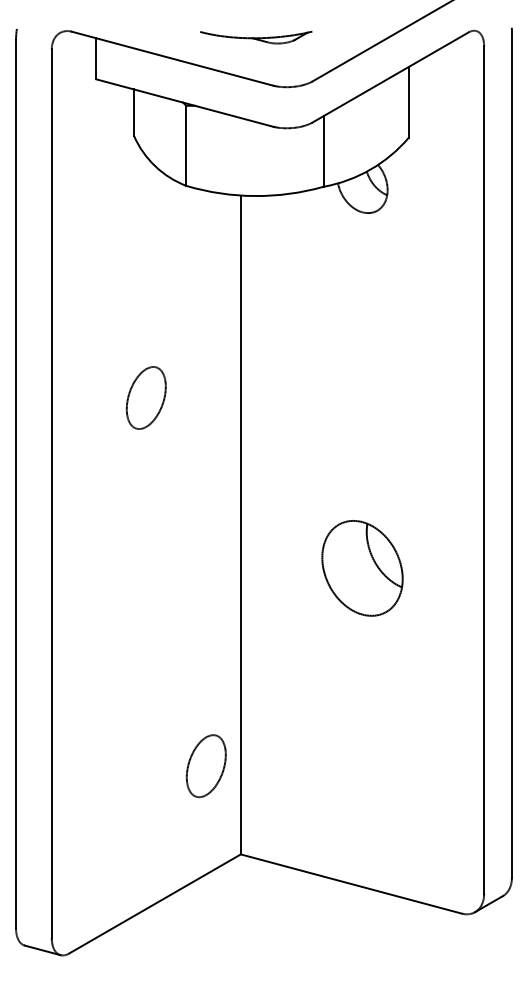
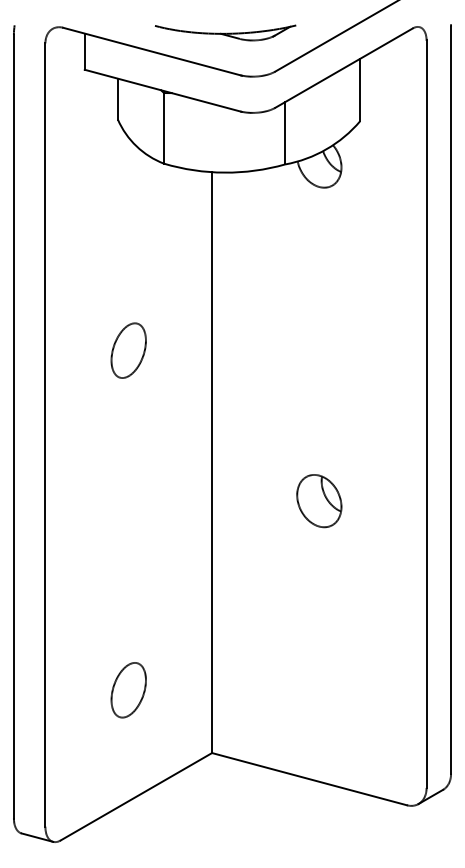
part: (256, 37) -> (225, 32), size x1.43
part: (362, 568) -> (319, 501), size x0.62
part: (205, 766) -> (128, 690), moved

